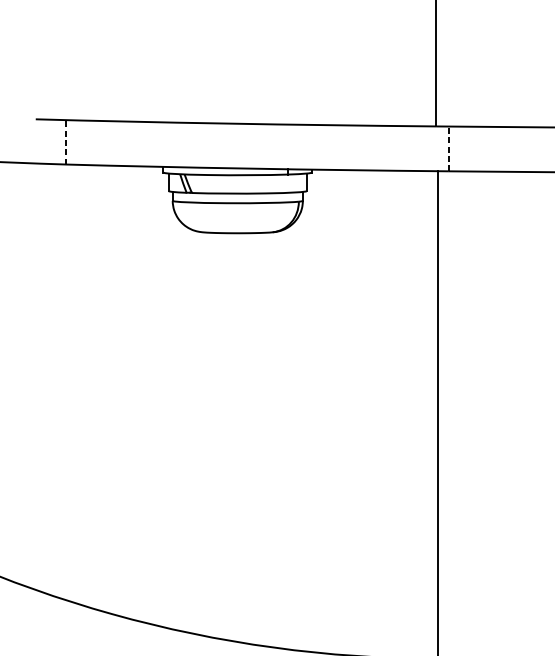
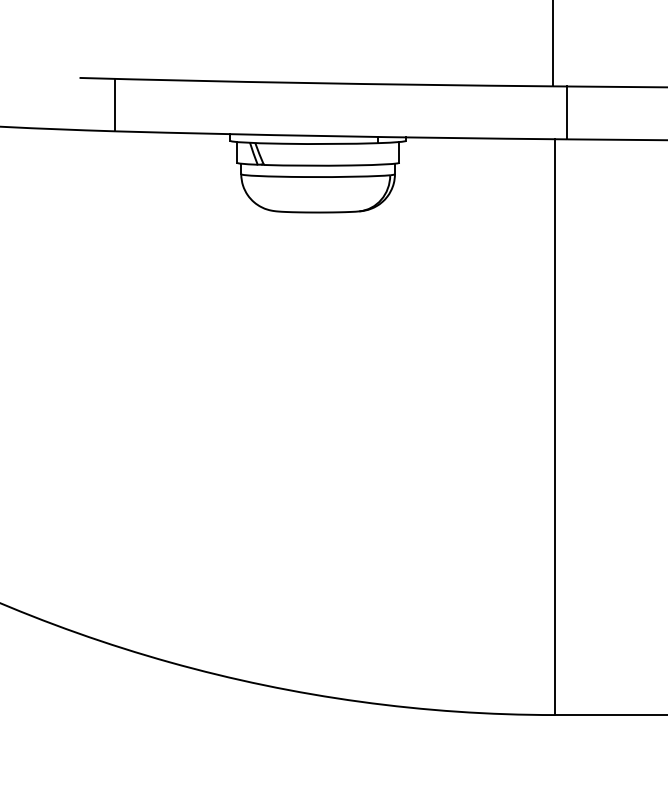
line: (66, 141) -> (115, 104), dashed -> solid
line: (448, 148) -> (567, 112), dashed -> solid

